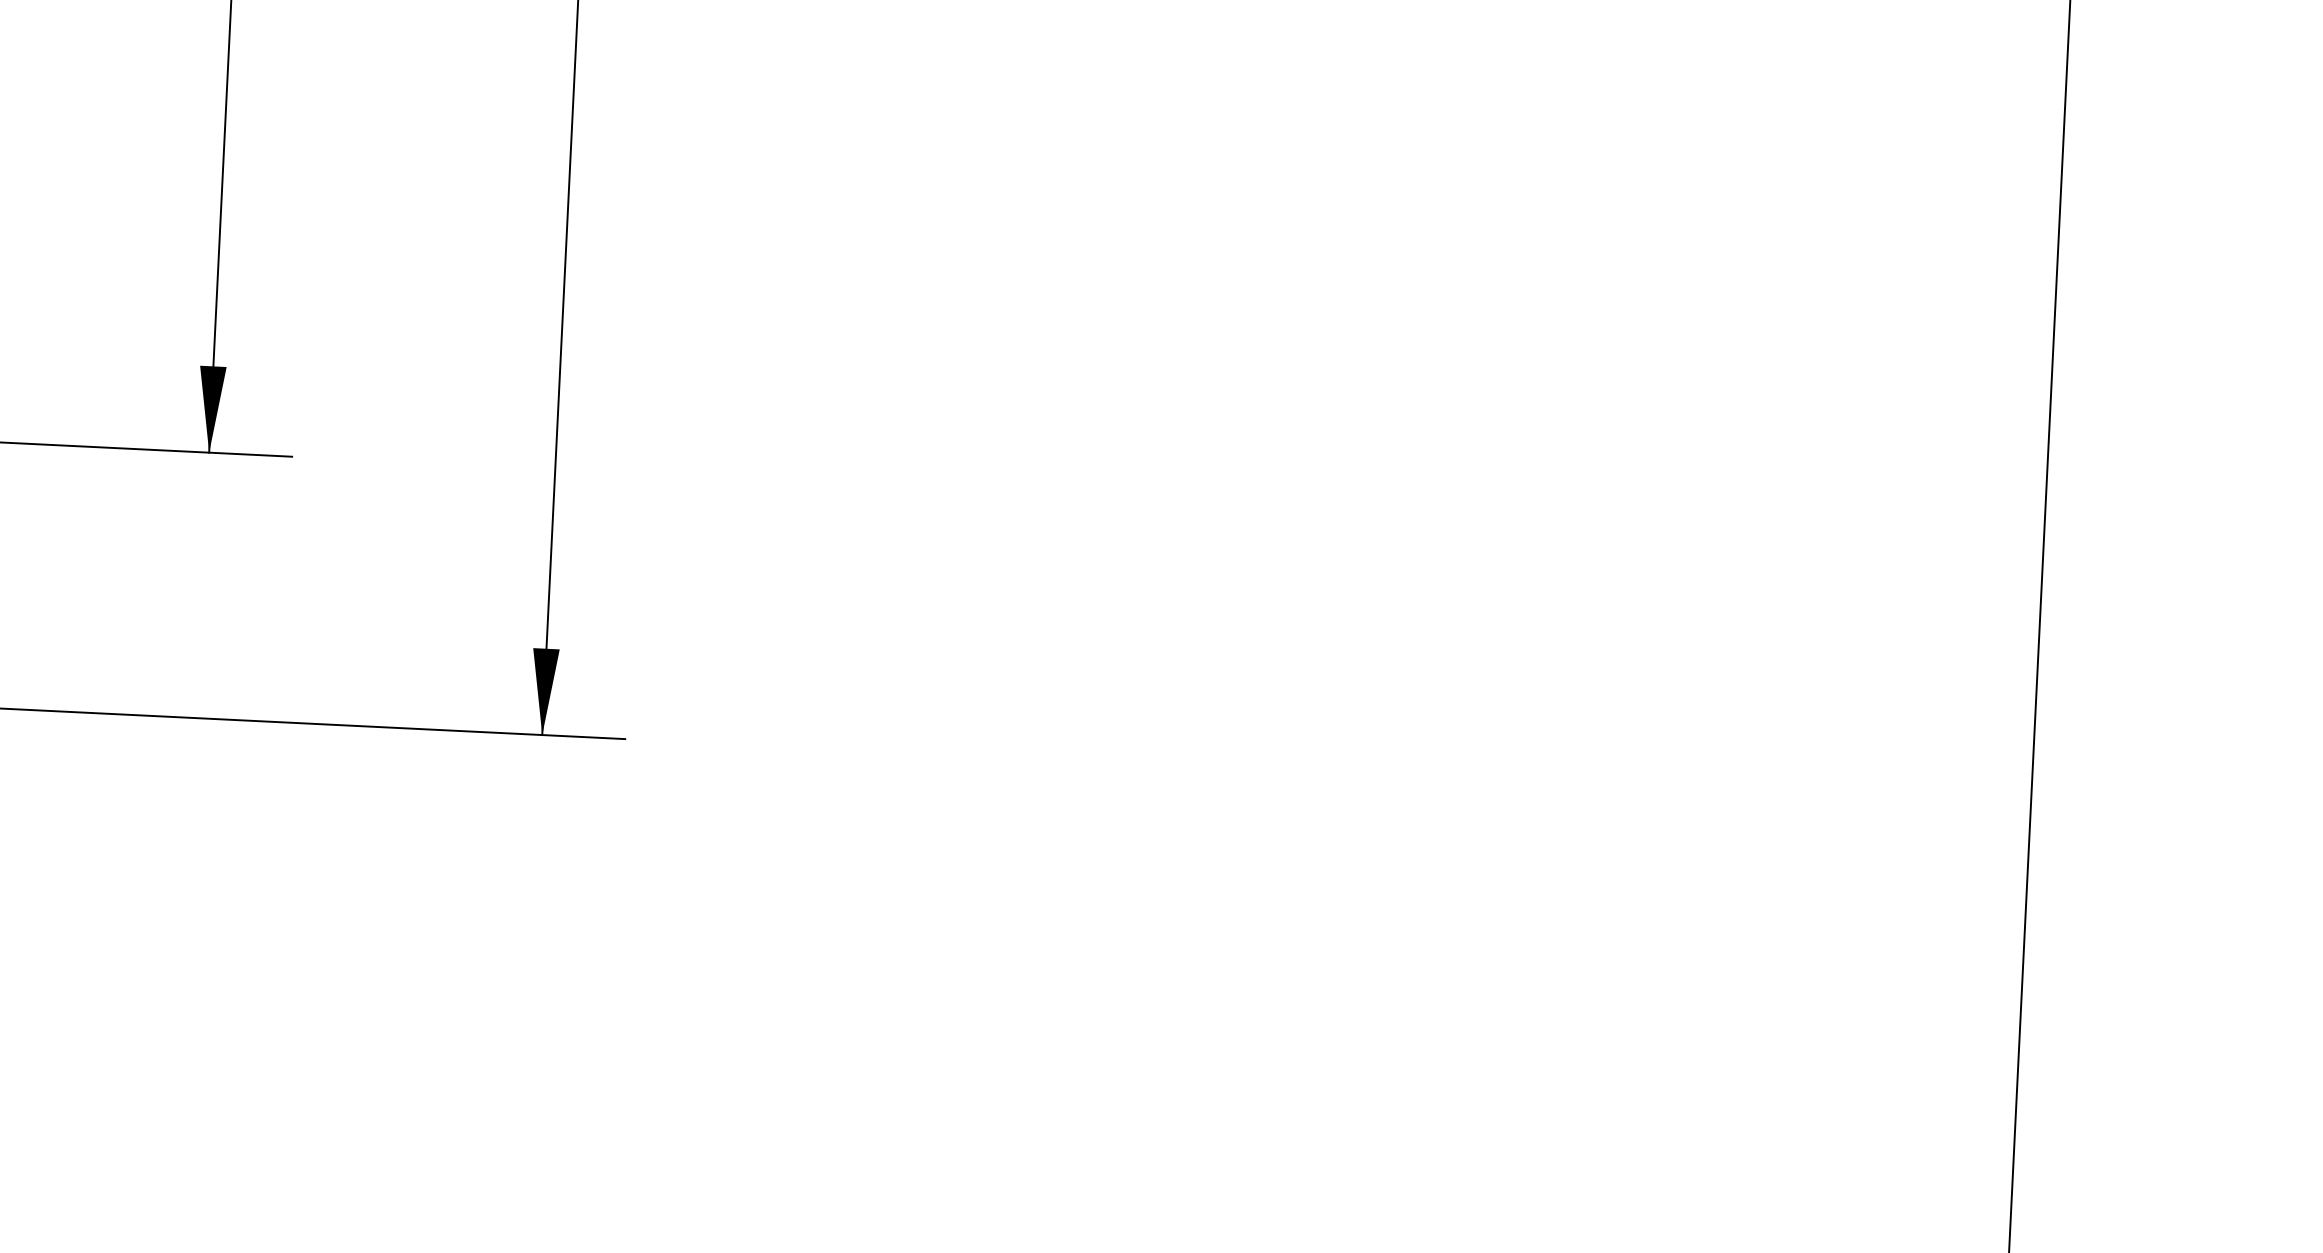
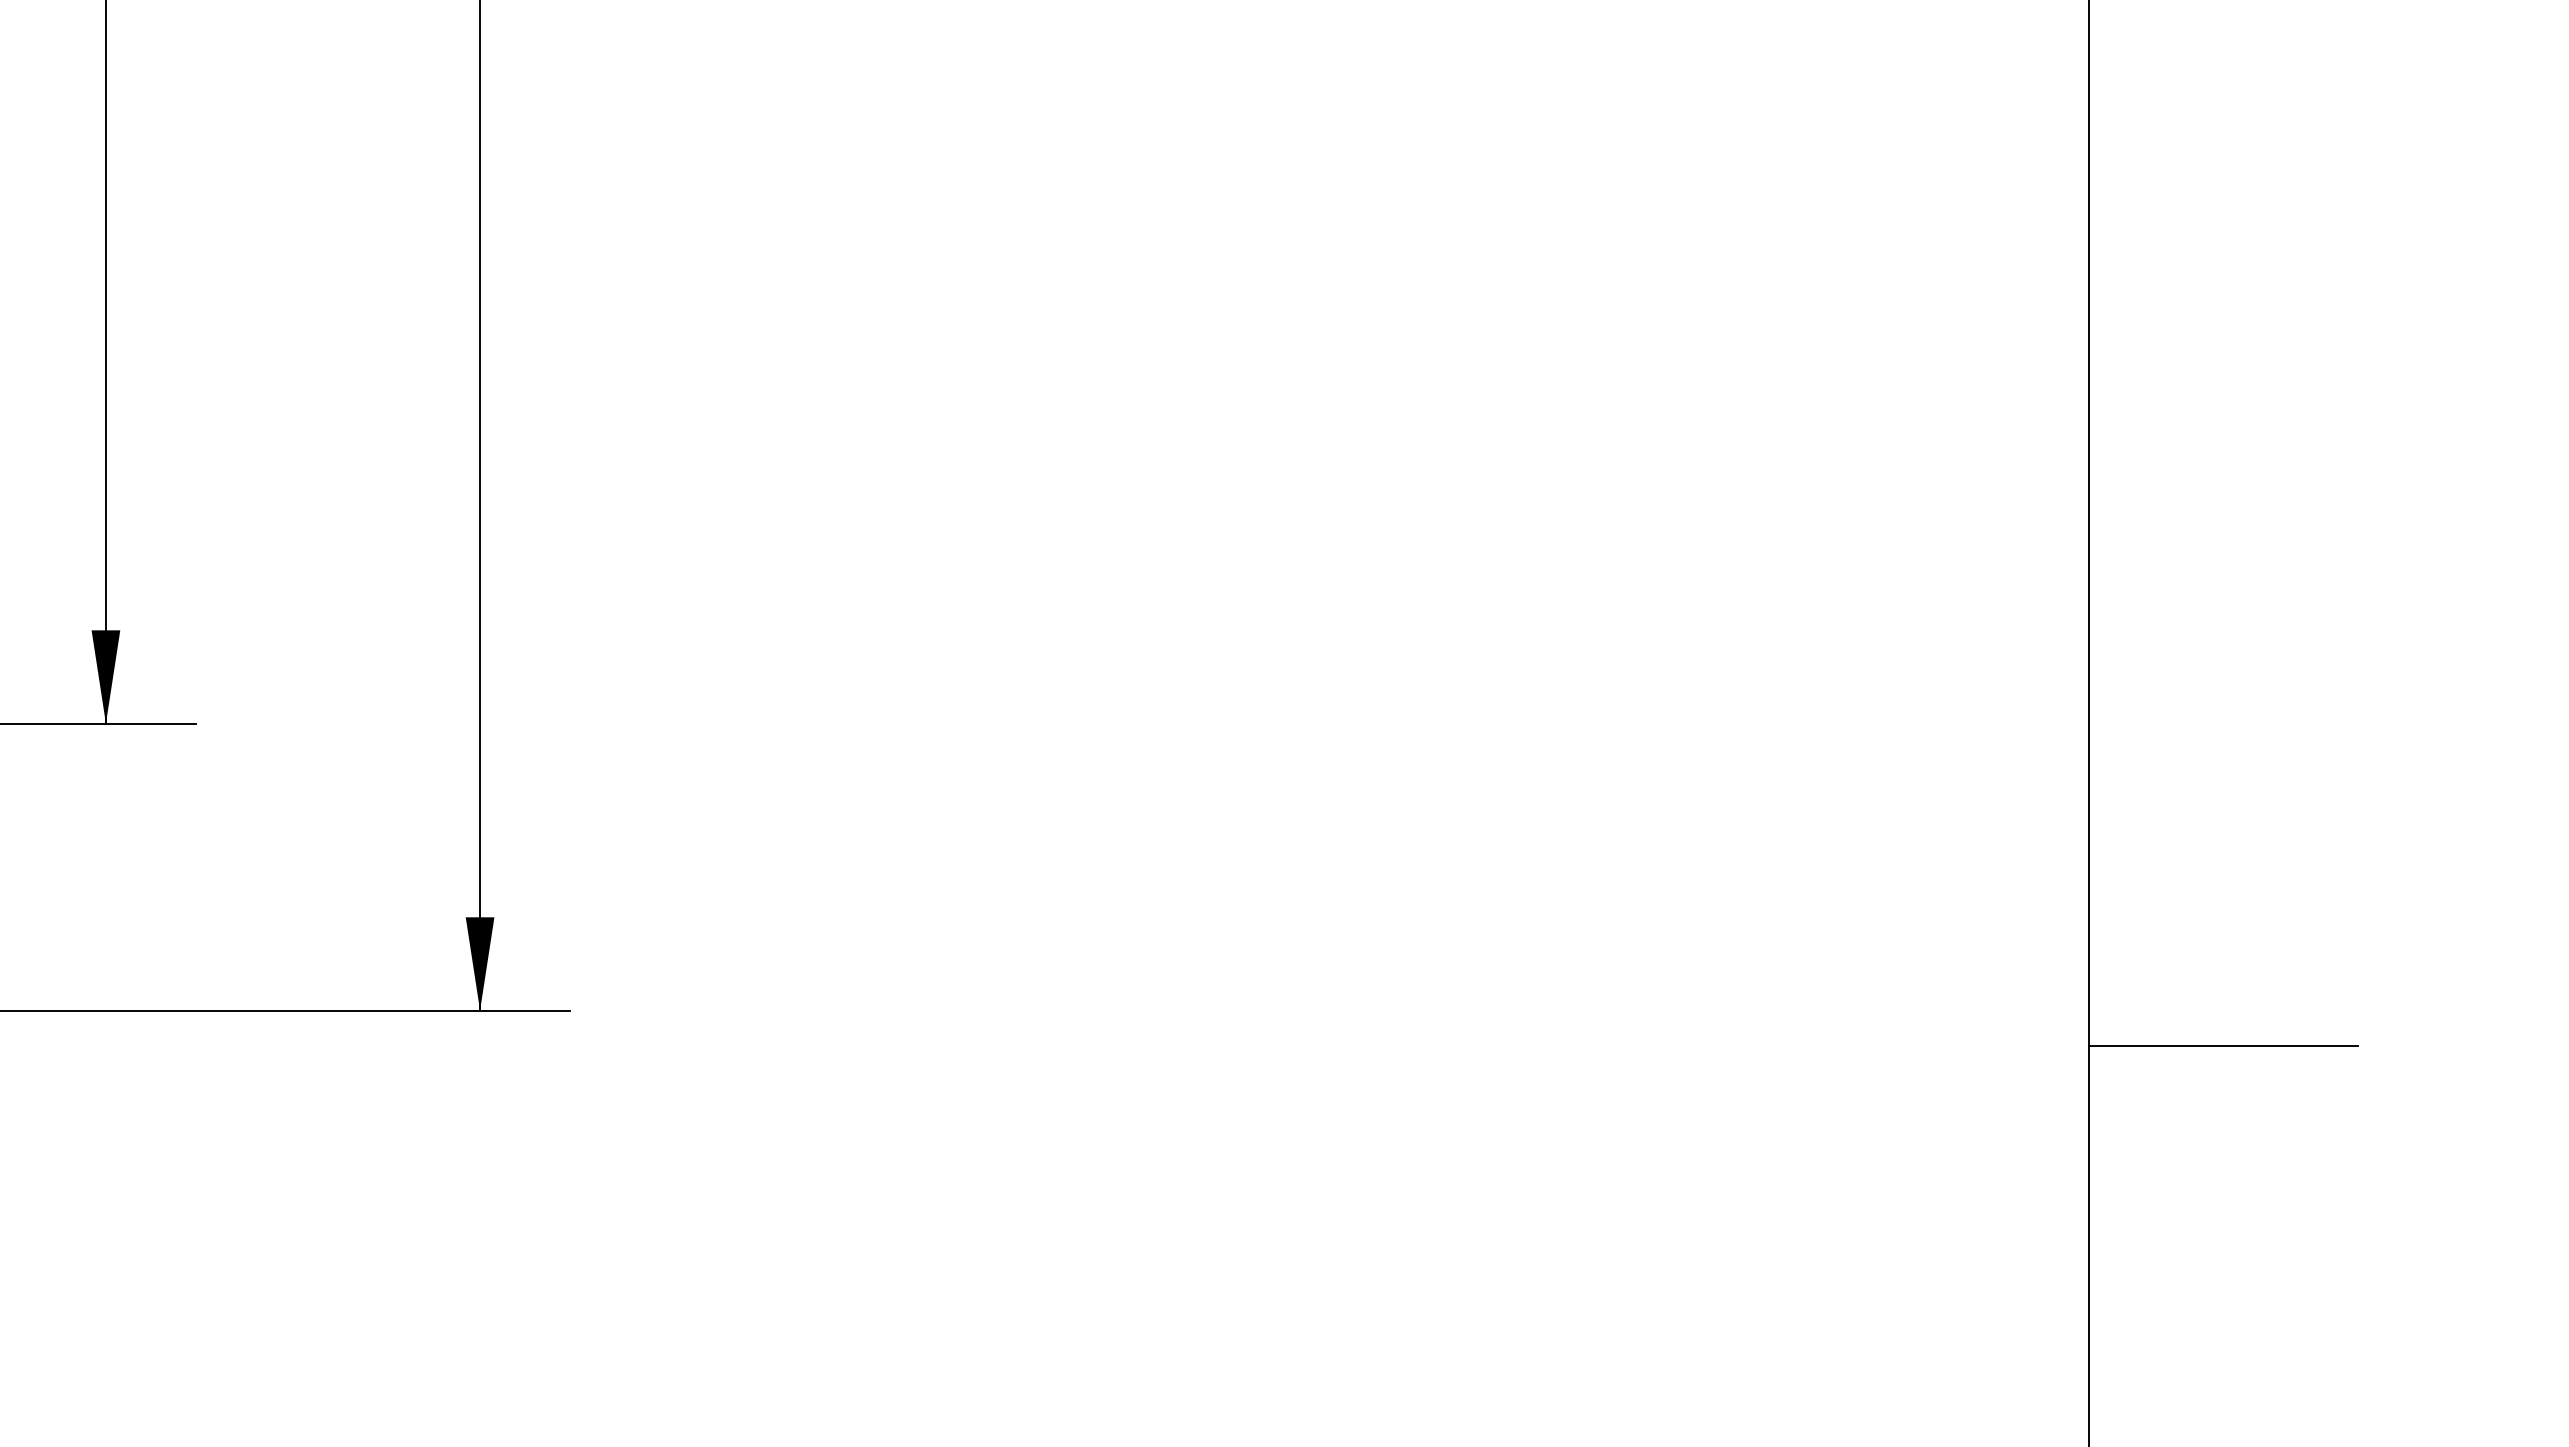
line: (2153, 846) -> (2223, 1045), added

